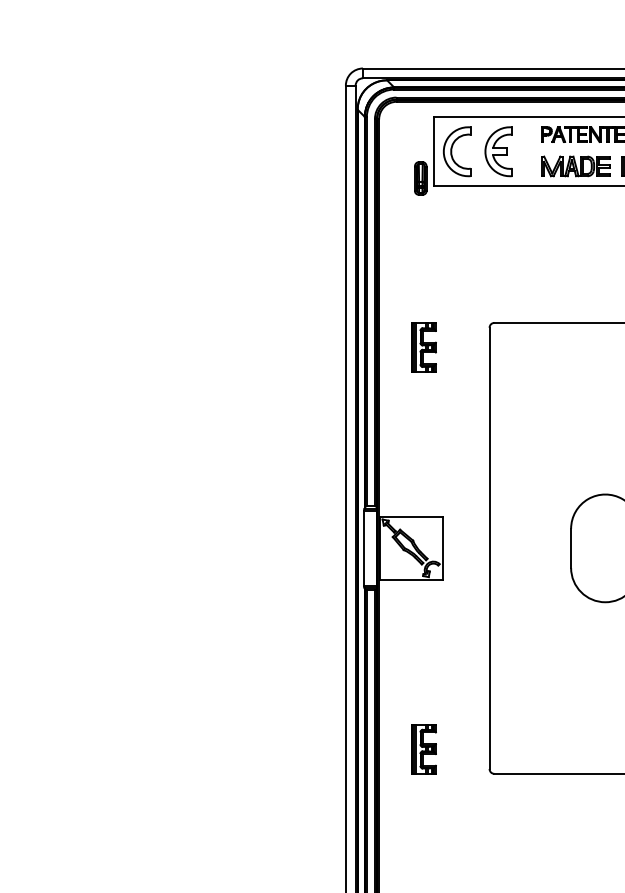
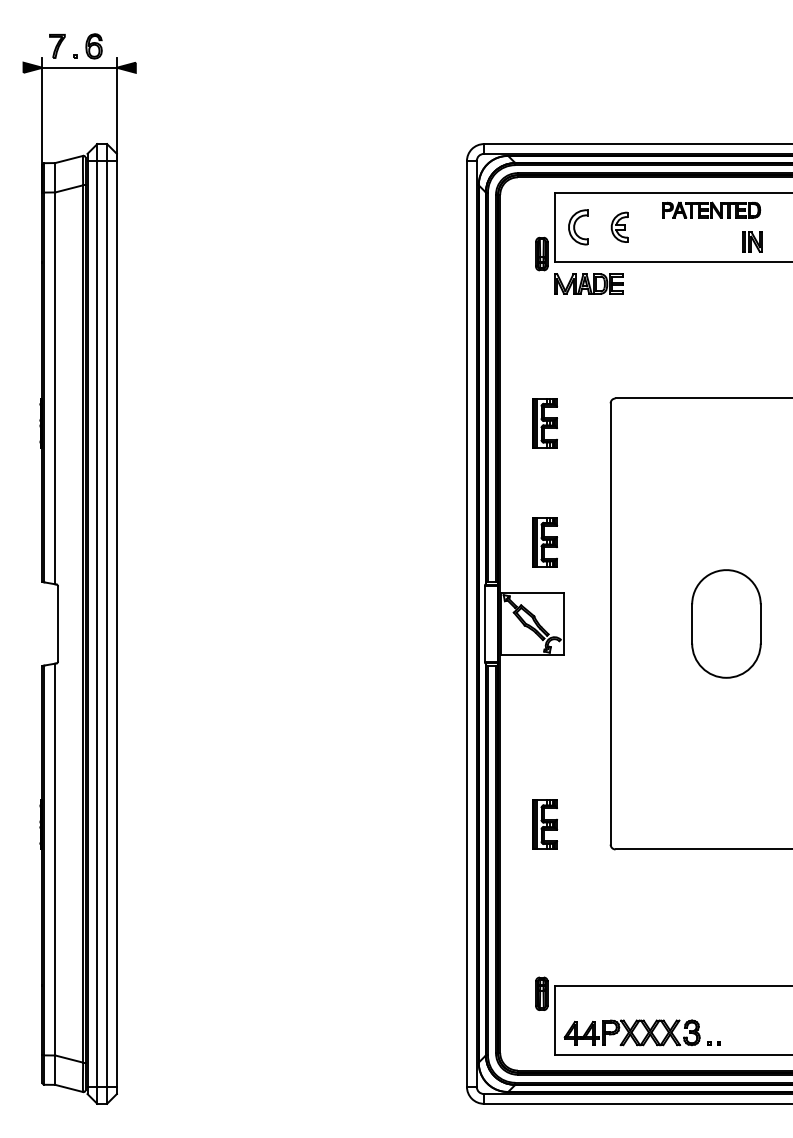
part: (457, 151) -> (578, 227), size x0.7
part: (498, 151) -> (619, 227), size x0.6
part: (575, 165) -> (588, 283), moved
part: (423, 466) -> (544, 542), added

